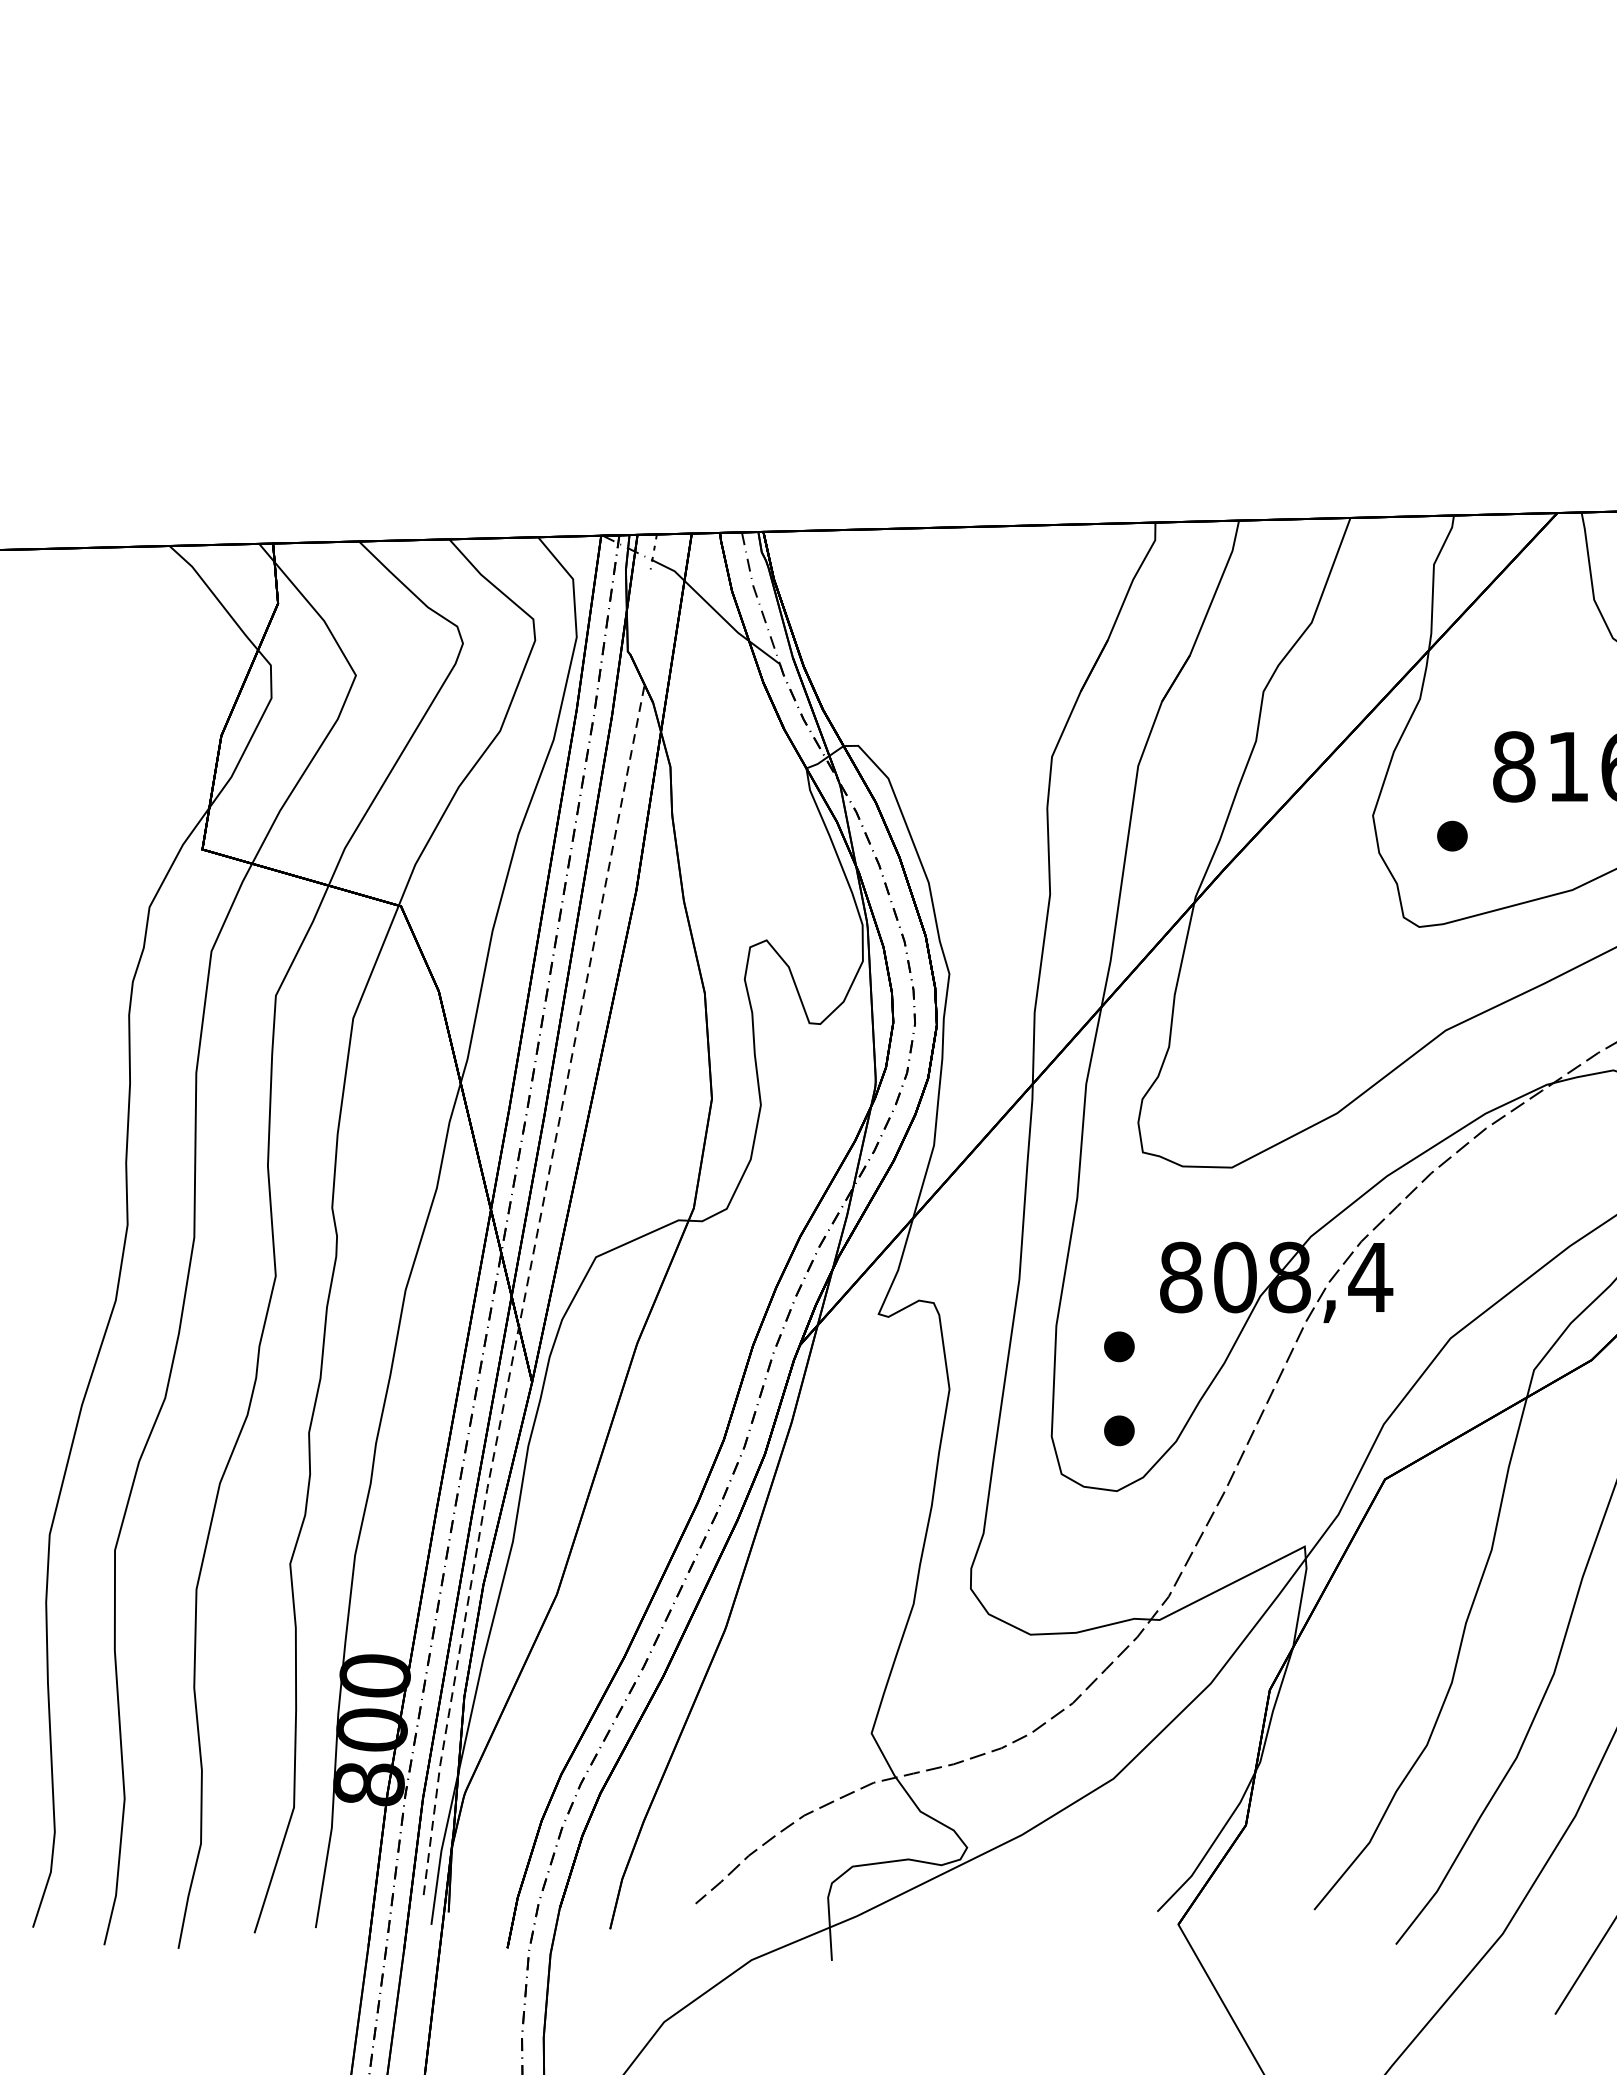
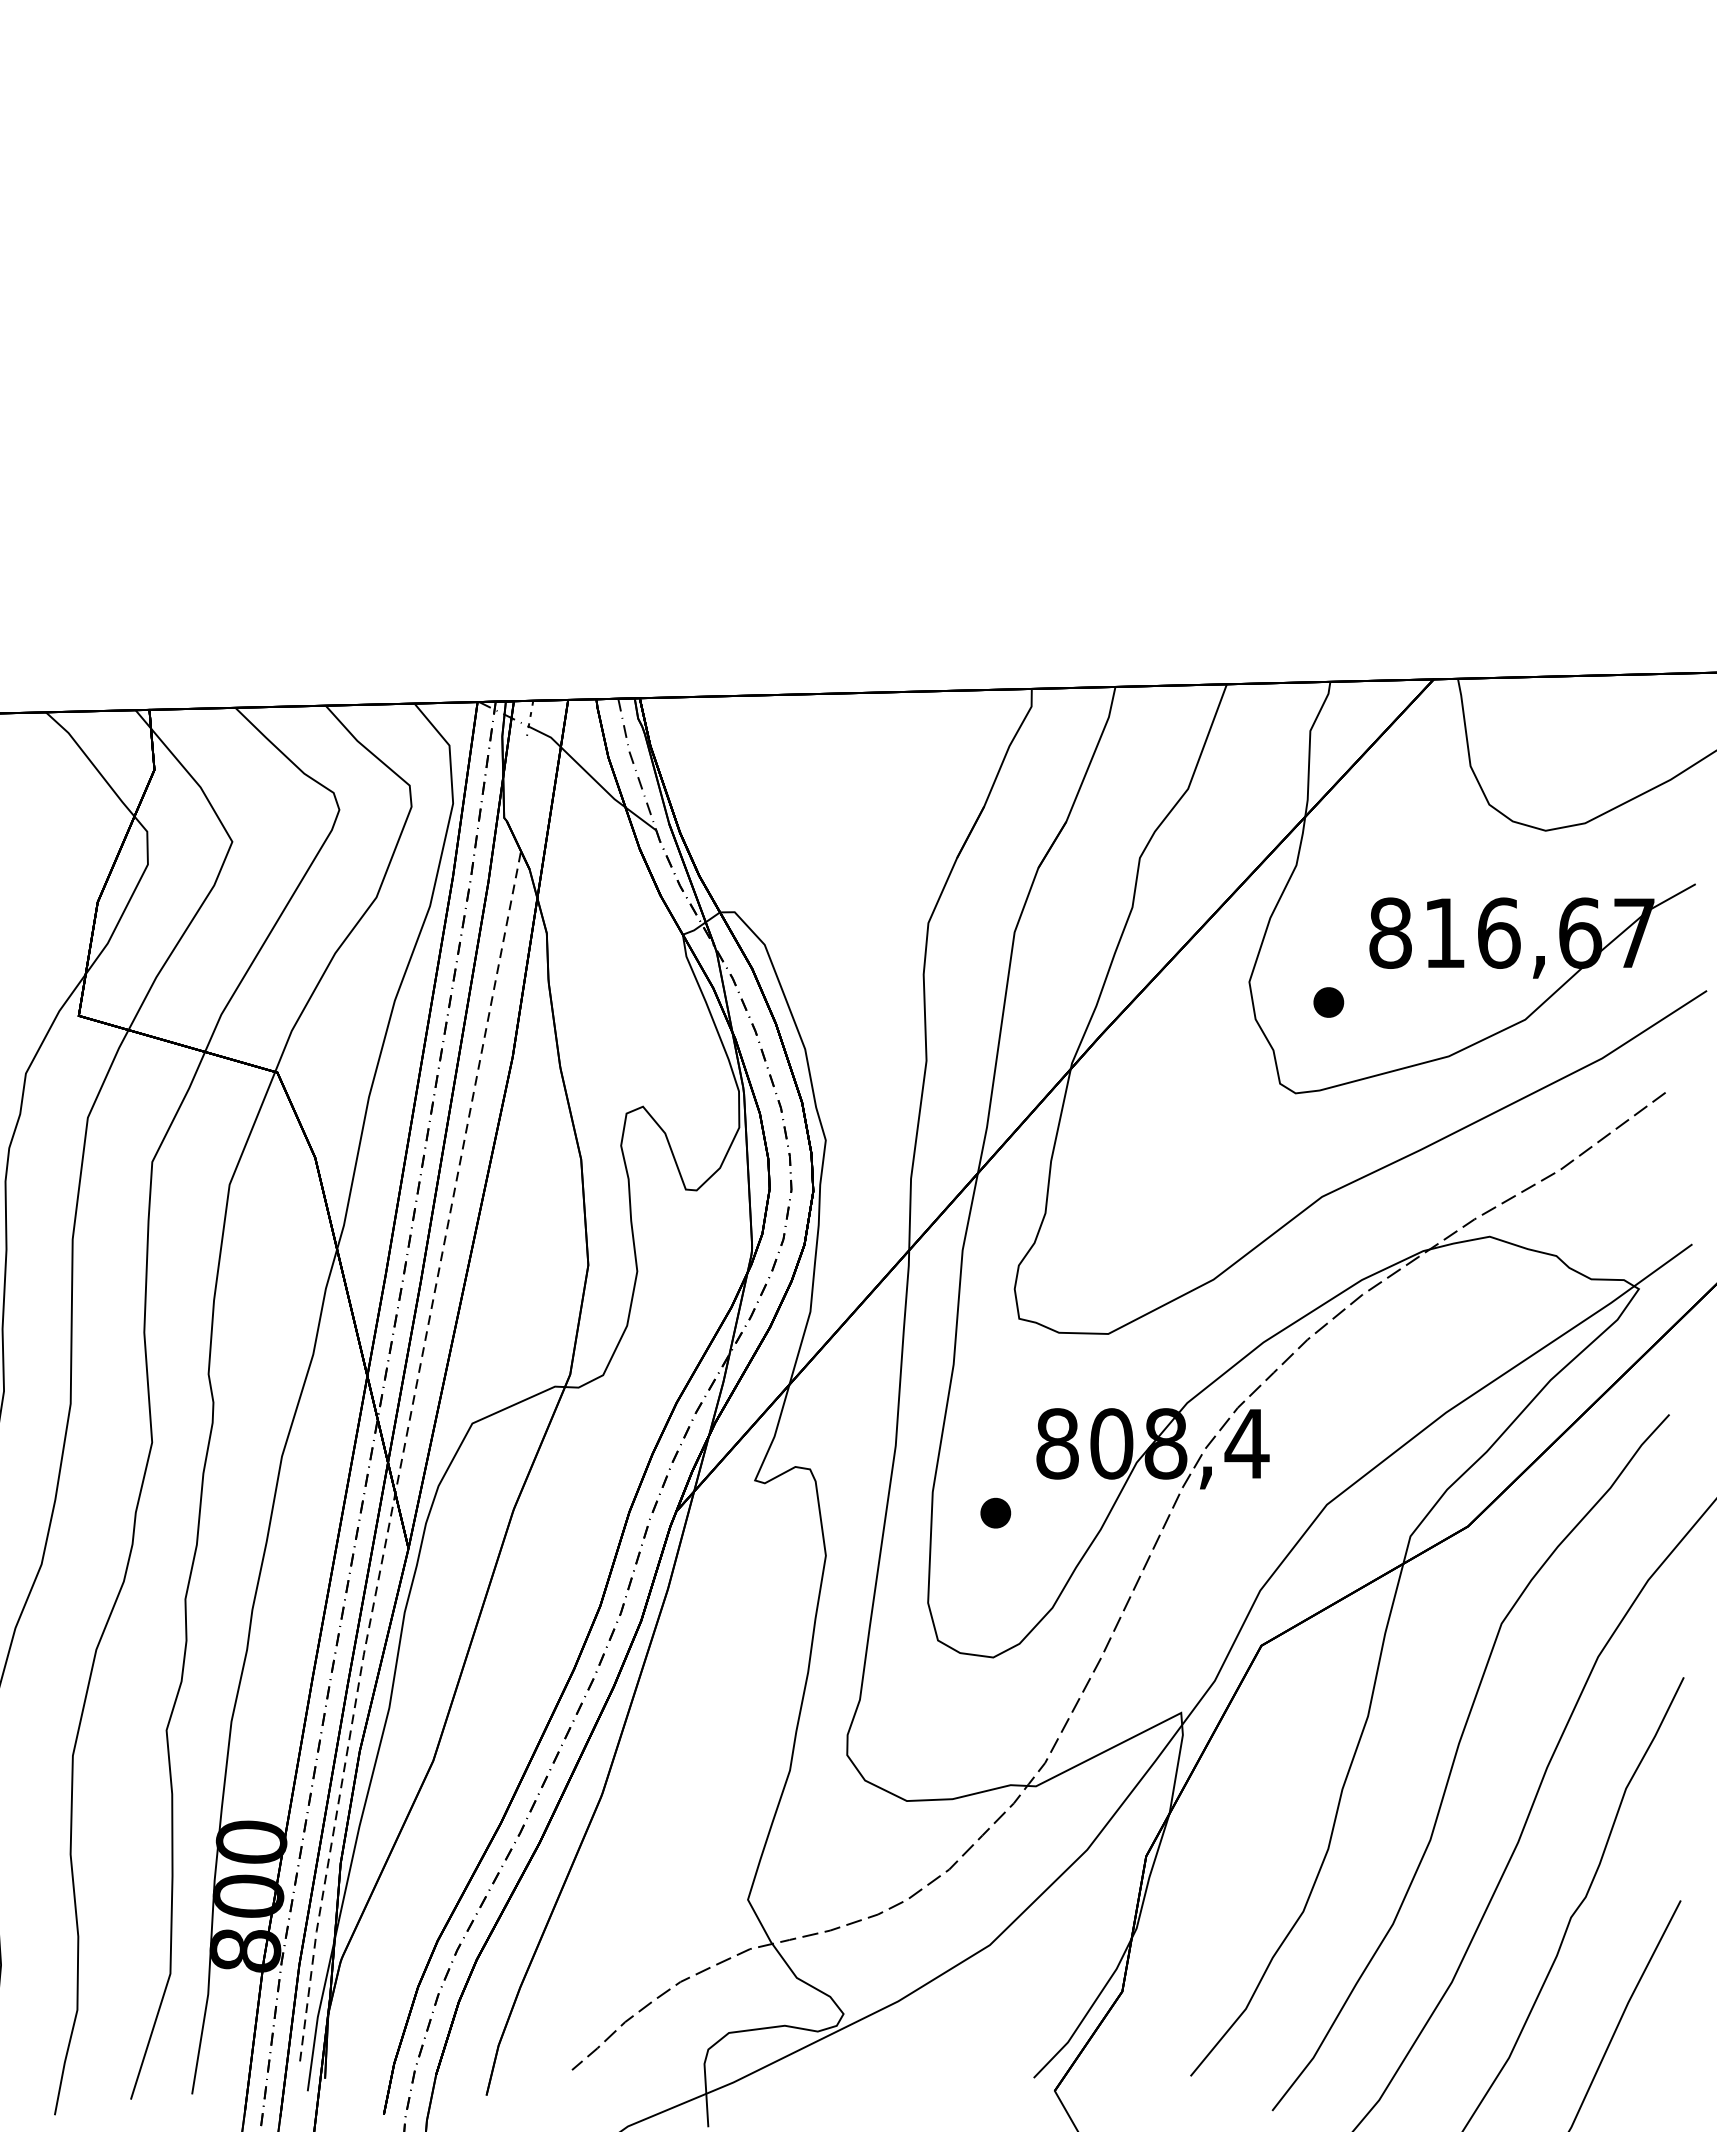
part: (1119, 1430) -> (995, 1596), removed

